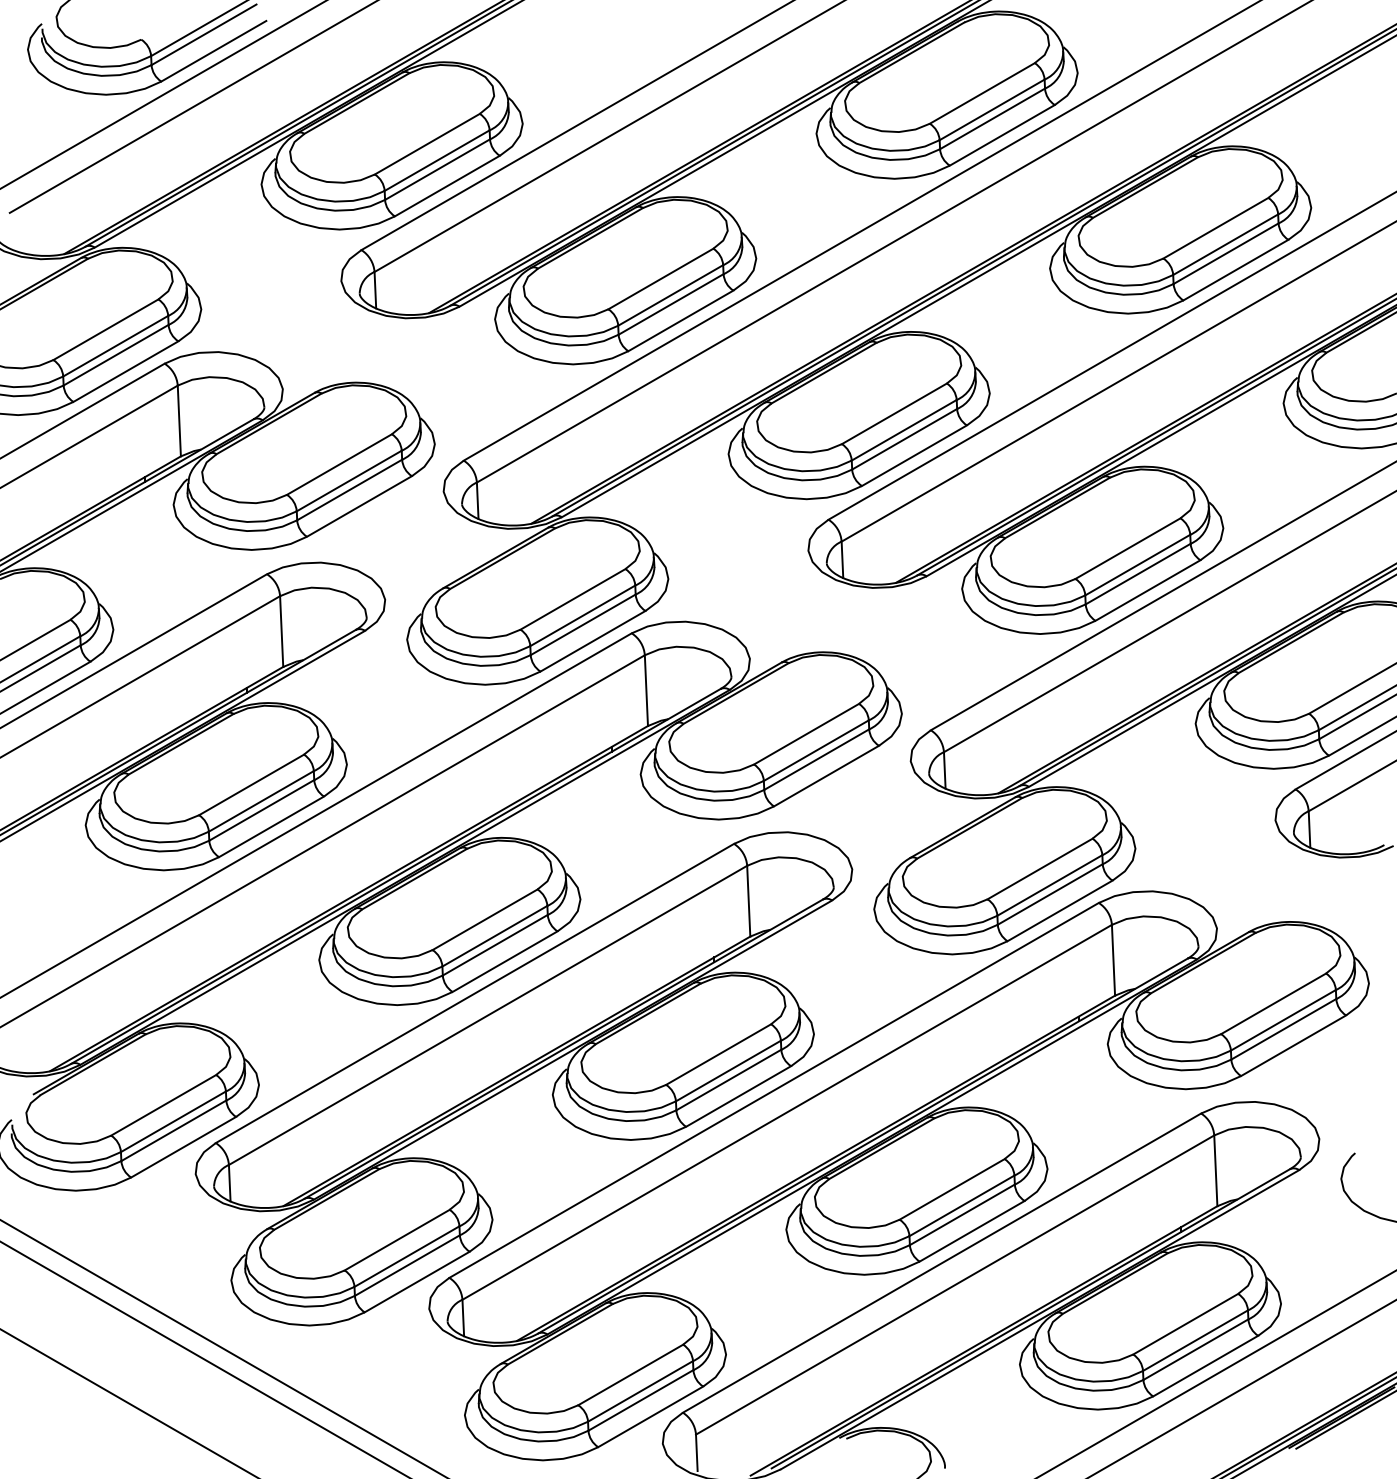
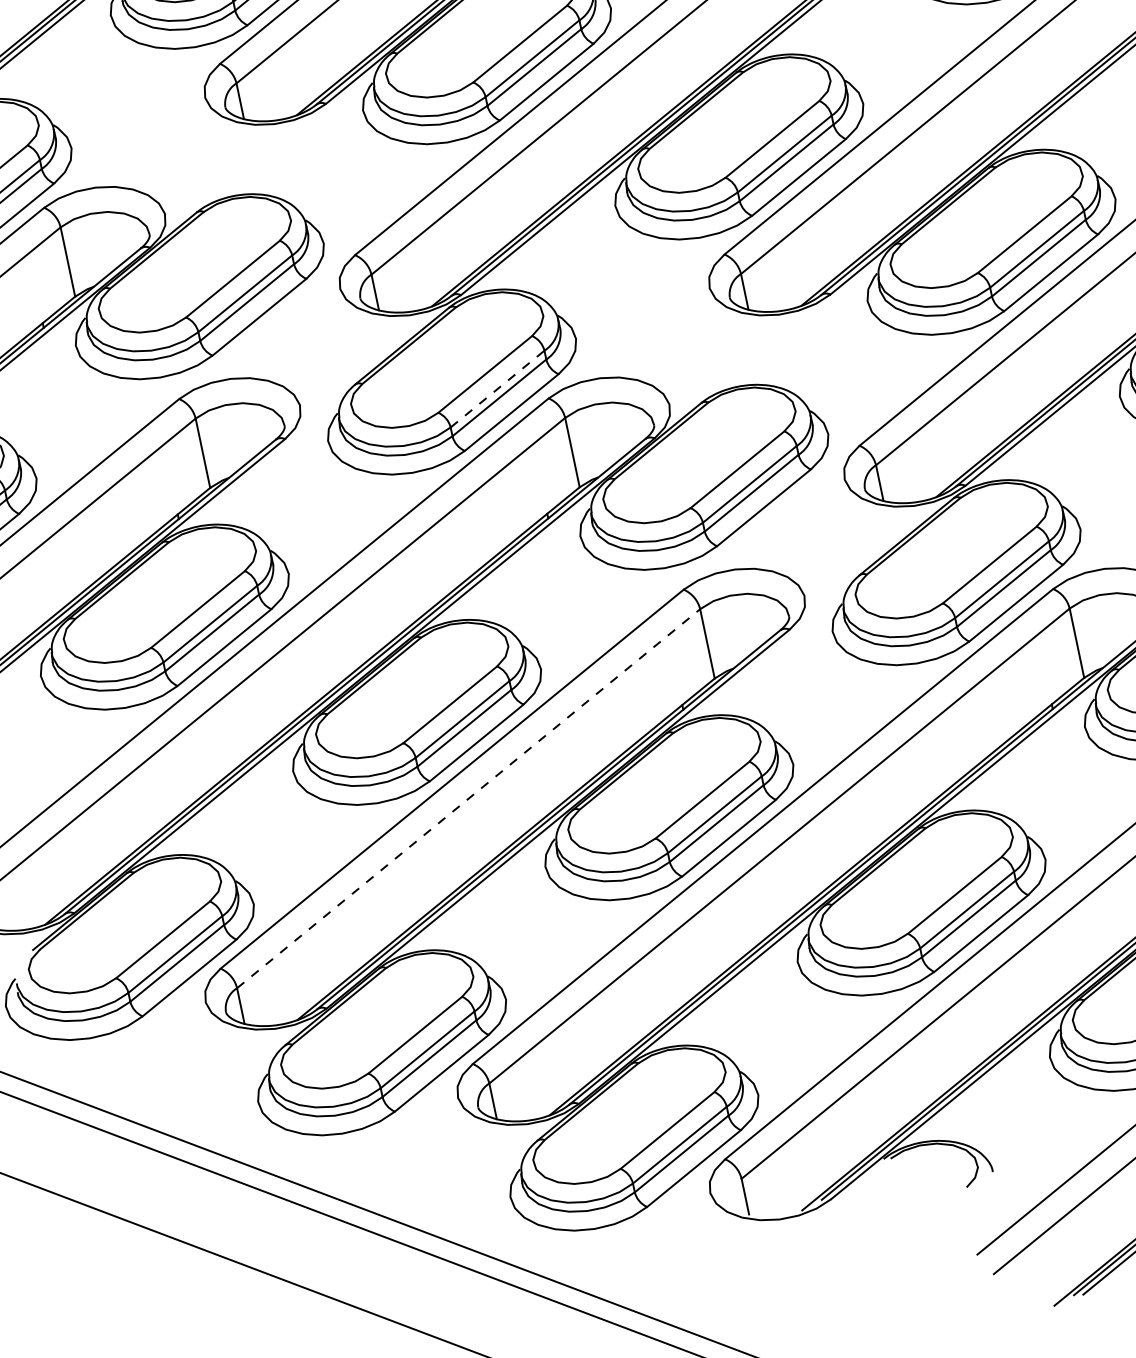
line: (582, 615) -> (497, 388), solid -> dashed
line: (488, 1015) -> (469, 798), solid -> dashed

